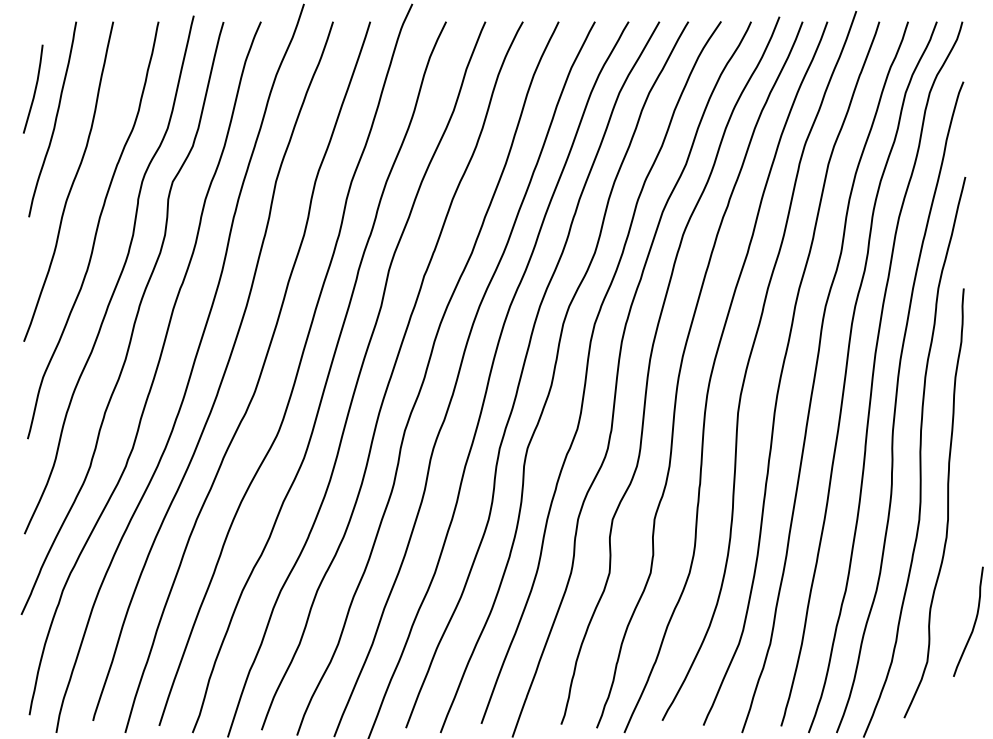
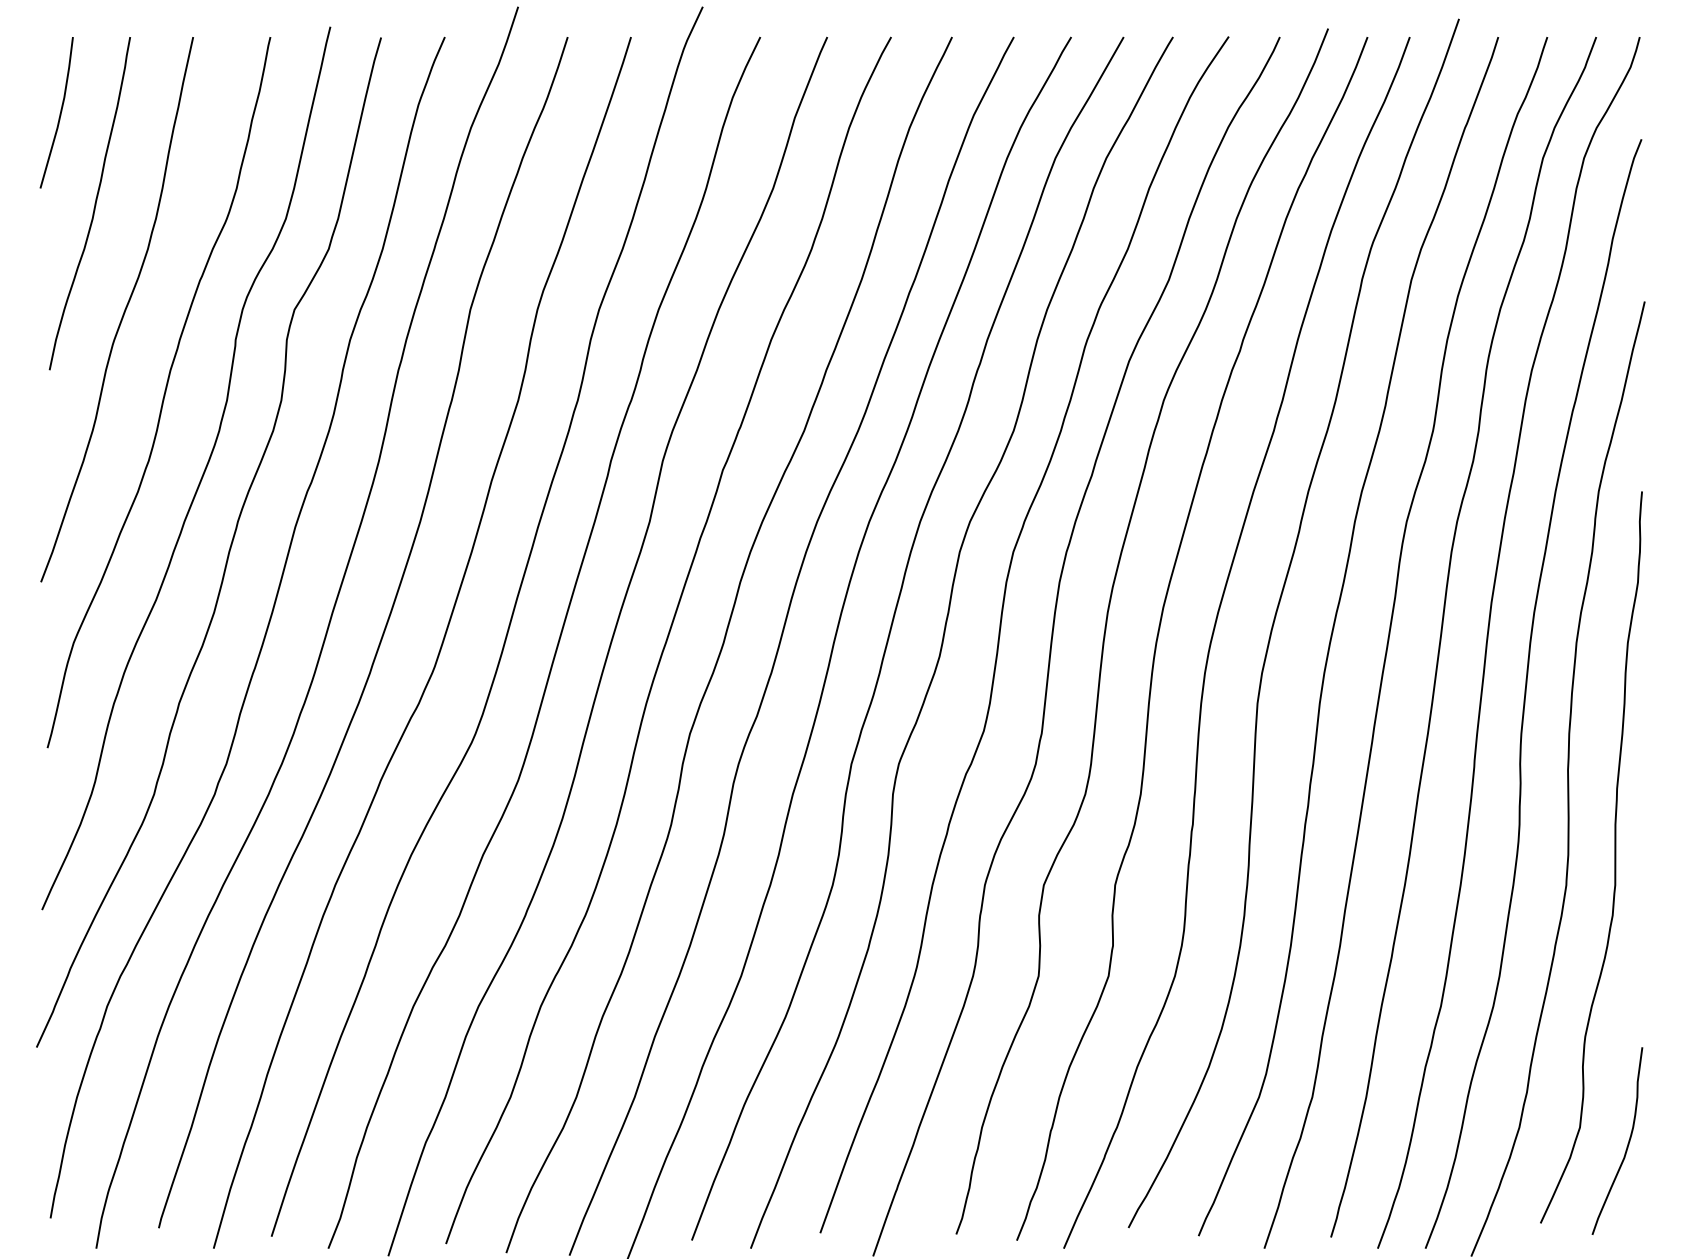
line: (34, 88) -> (58, 111), moved
curve: (973, 624) -> (1626, 1145), moved

